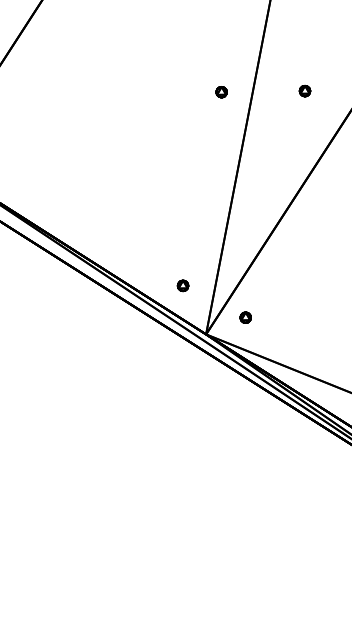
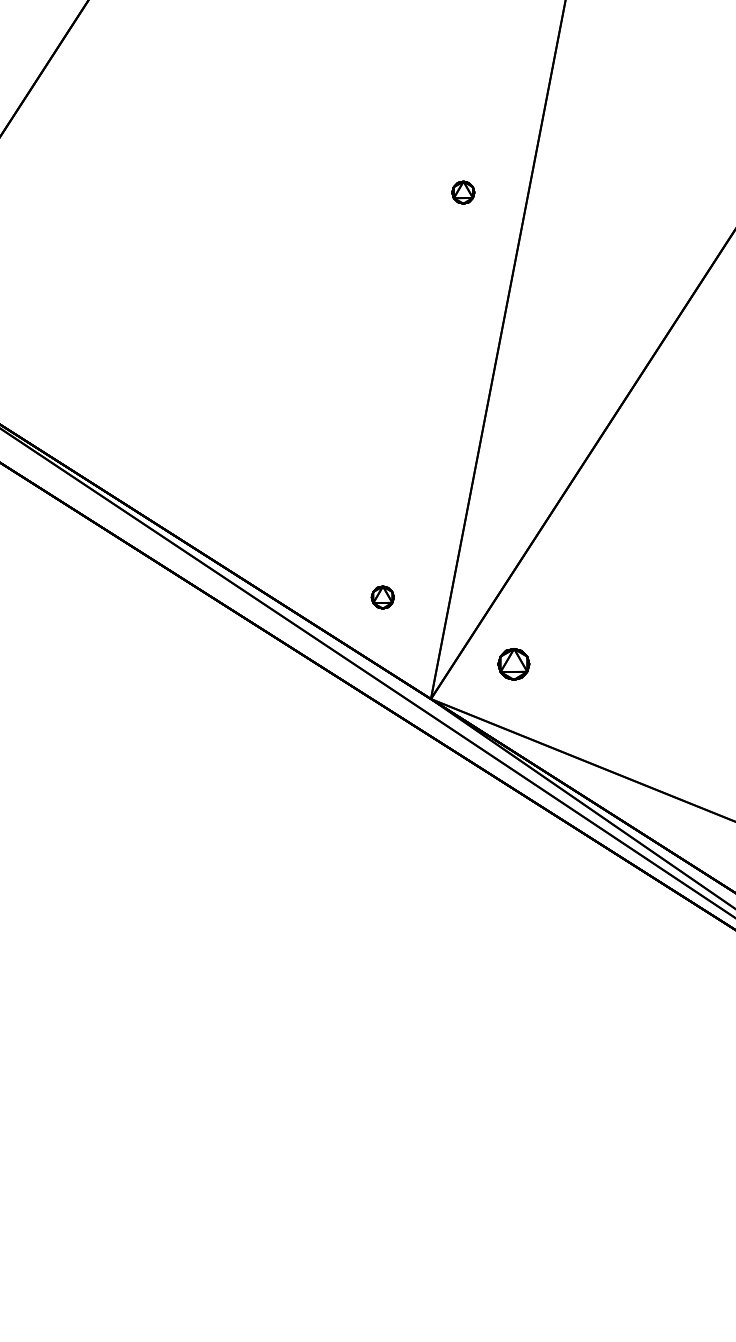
part: (304, 90) -> (636, 189), removed
part: (245, 317) -> (513, 663), size x1.4

